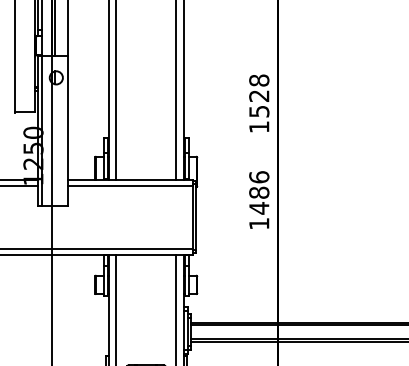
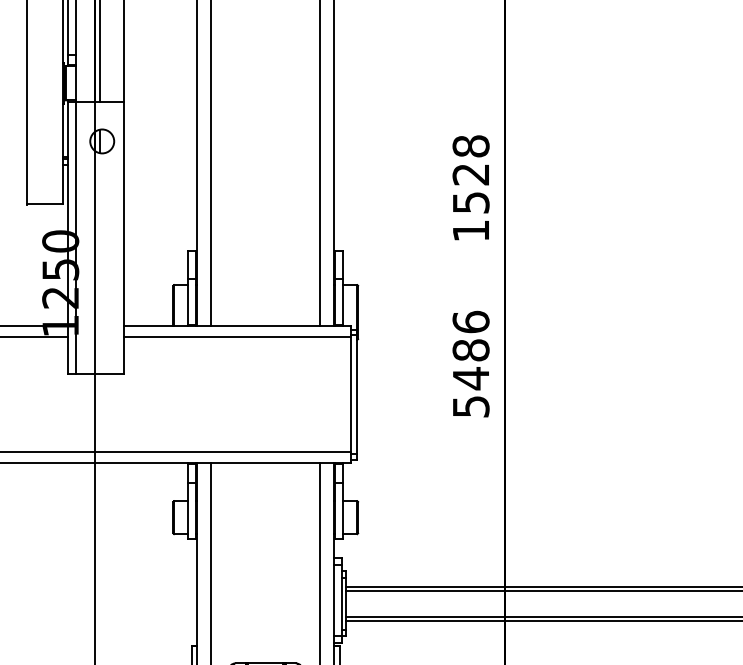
text: (259, 223) -> (471, 406), 1486 -> 5486

